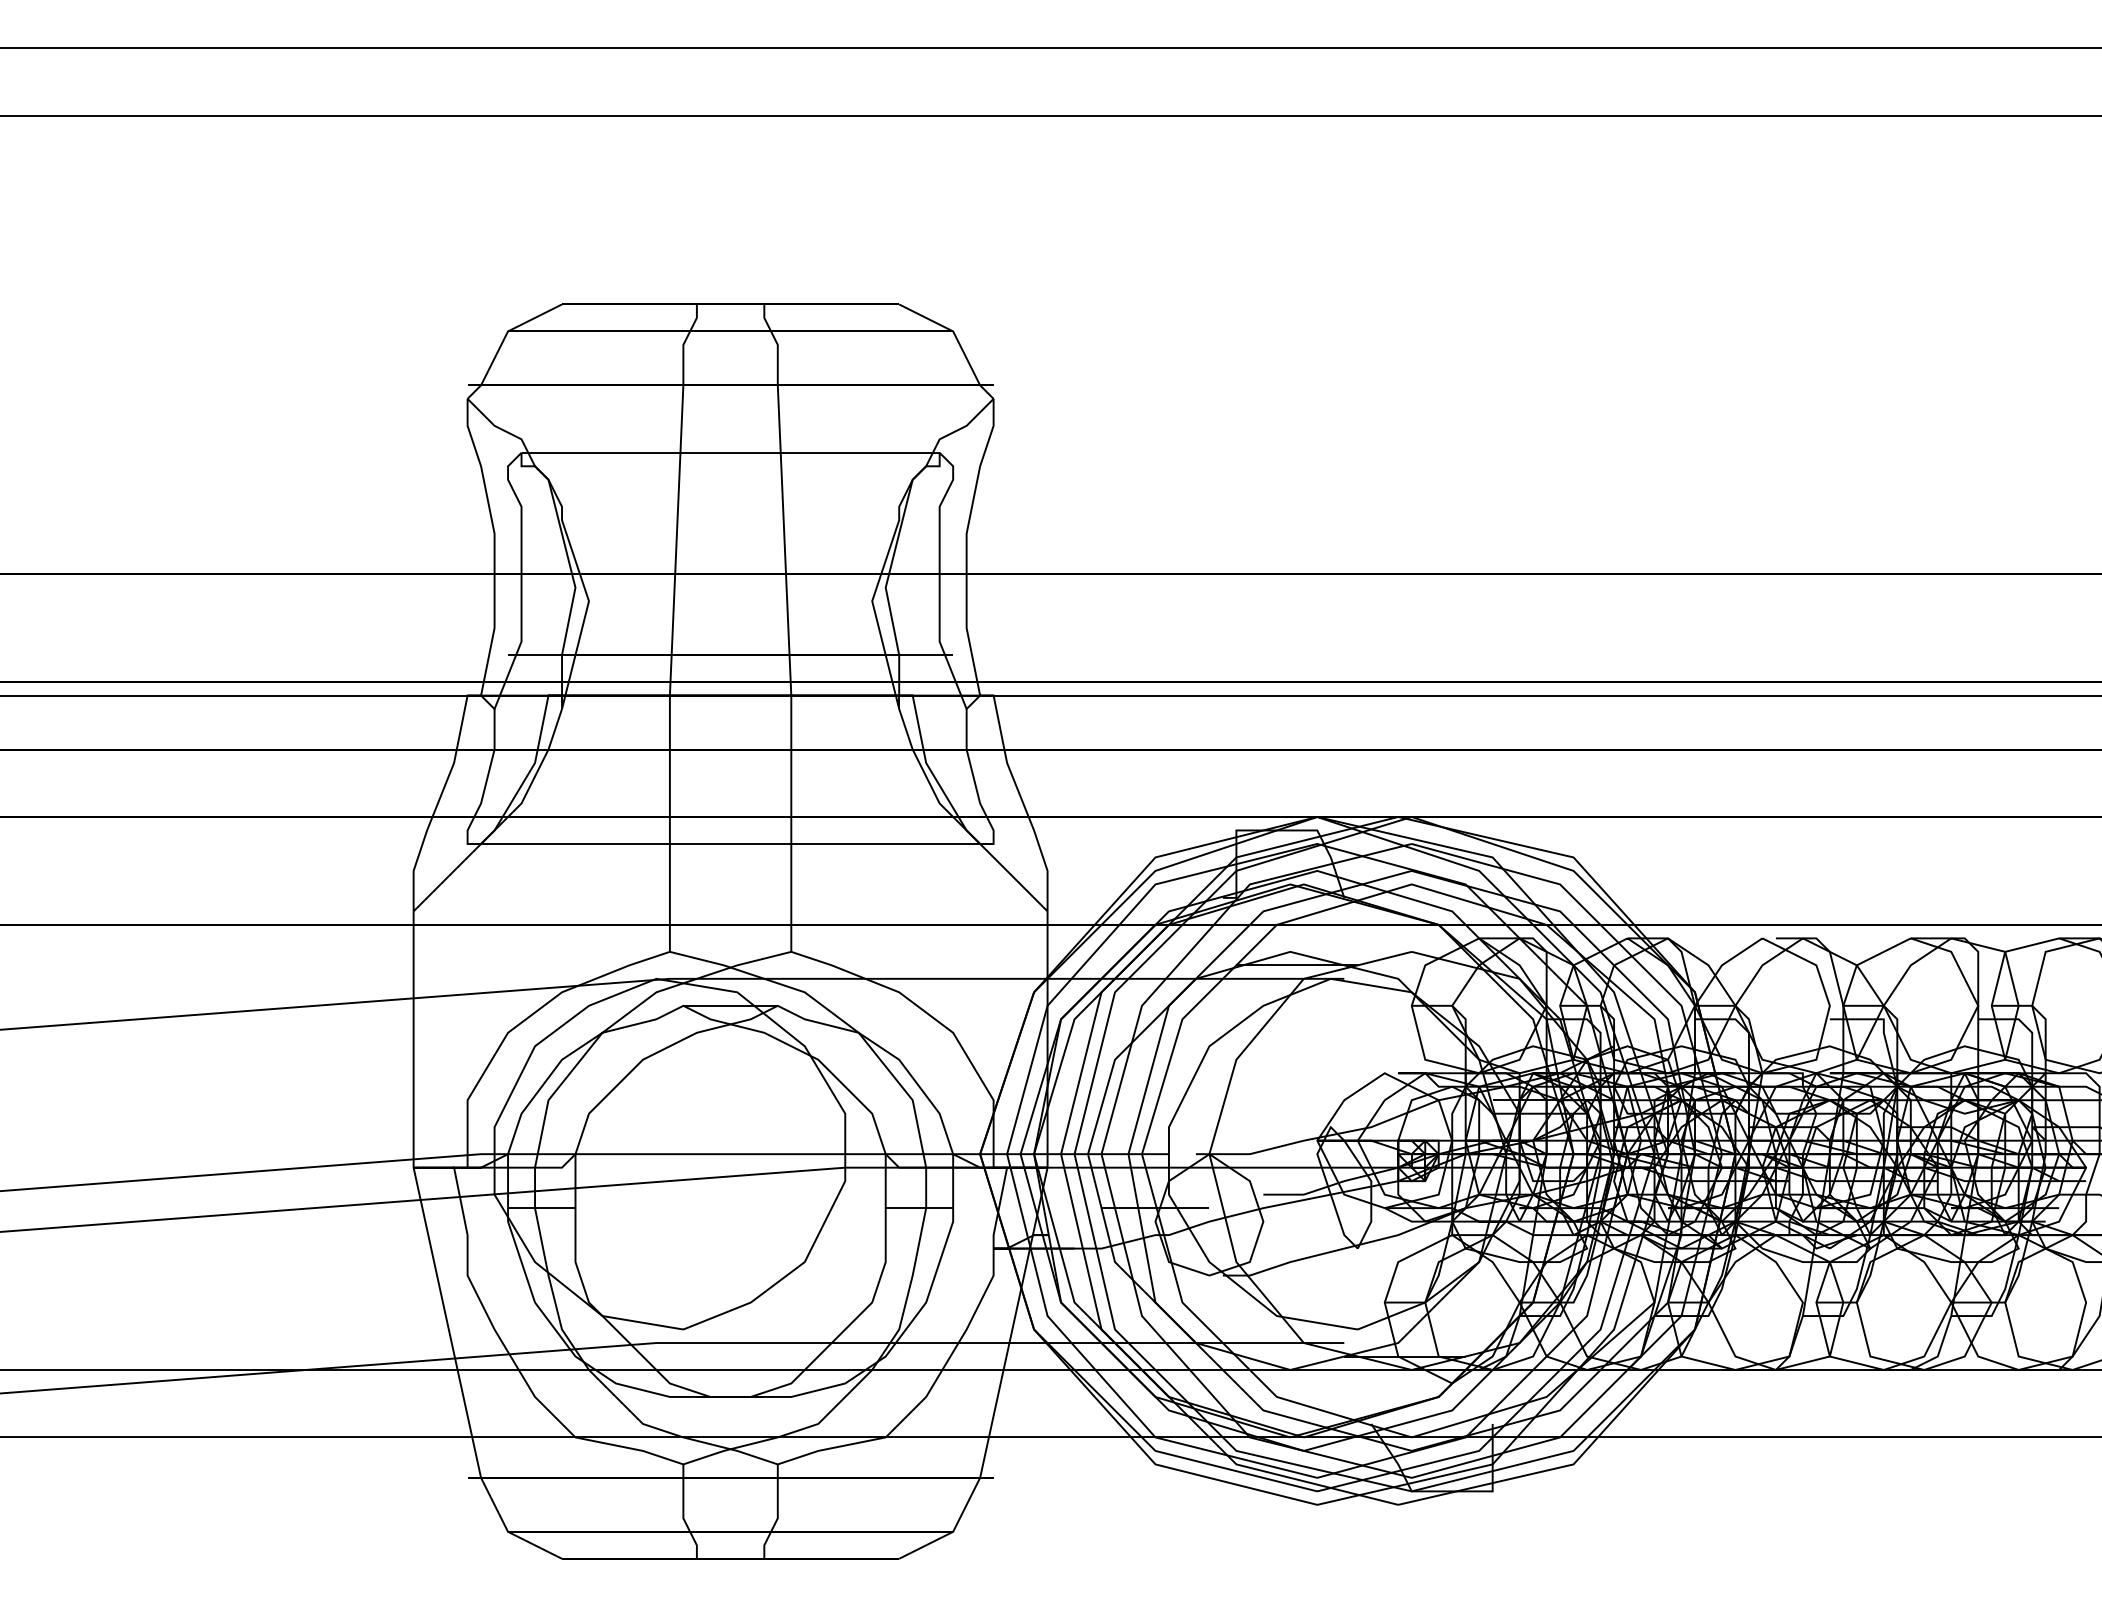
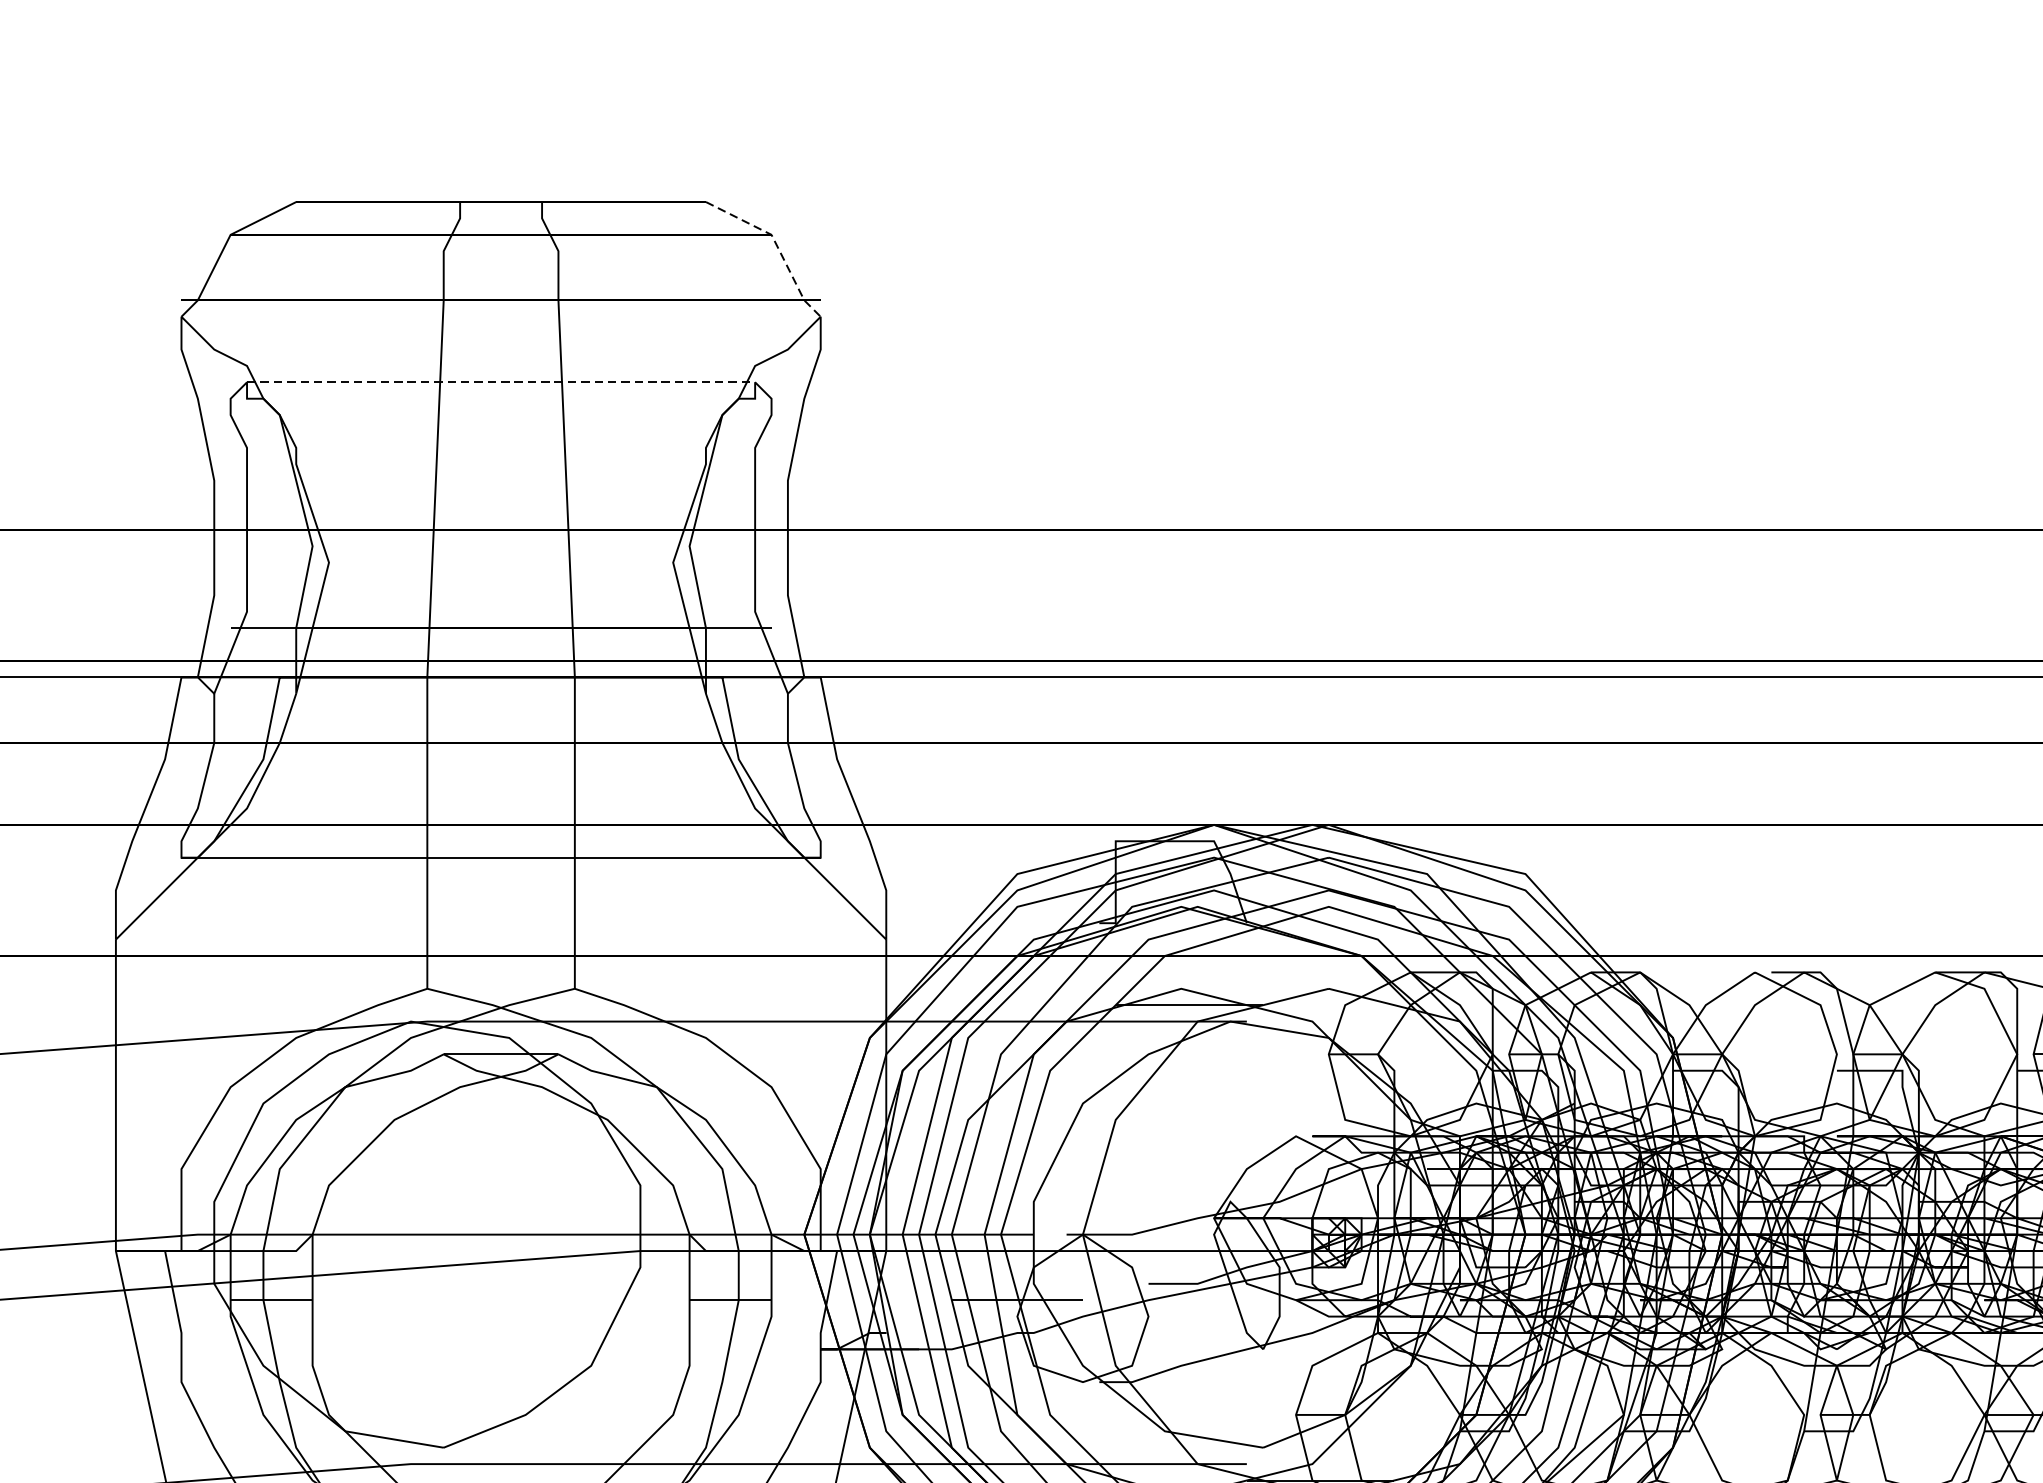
line: (957, 340) -> (776, 245), solid -> dashed
line: (731, 452) -> (502, 381), solid -> dashed

